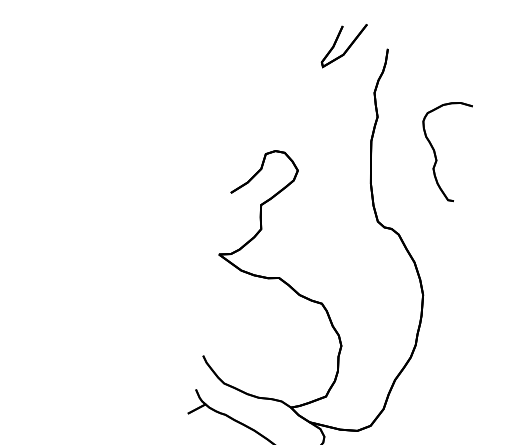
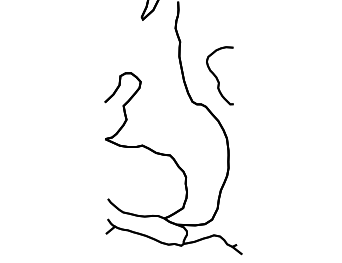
part: (439, 148) -> (219, 75), moved

